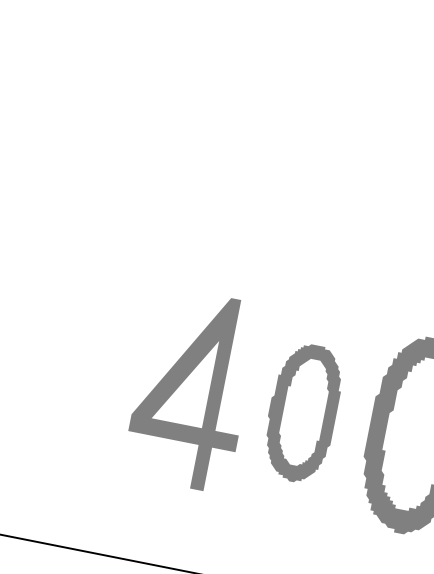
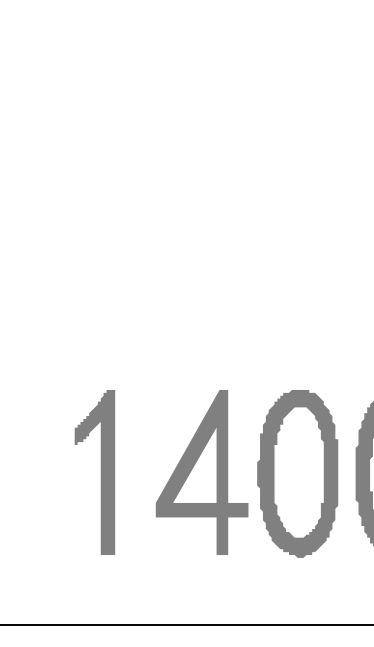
part: (67, 364) -> (94, 472), added
part: (302, 412) -> (297, 473), size x1.43

